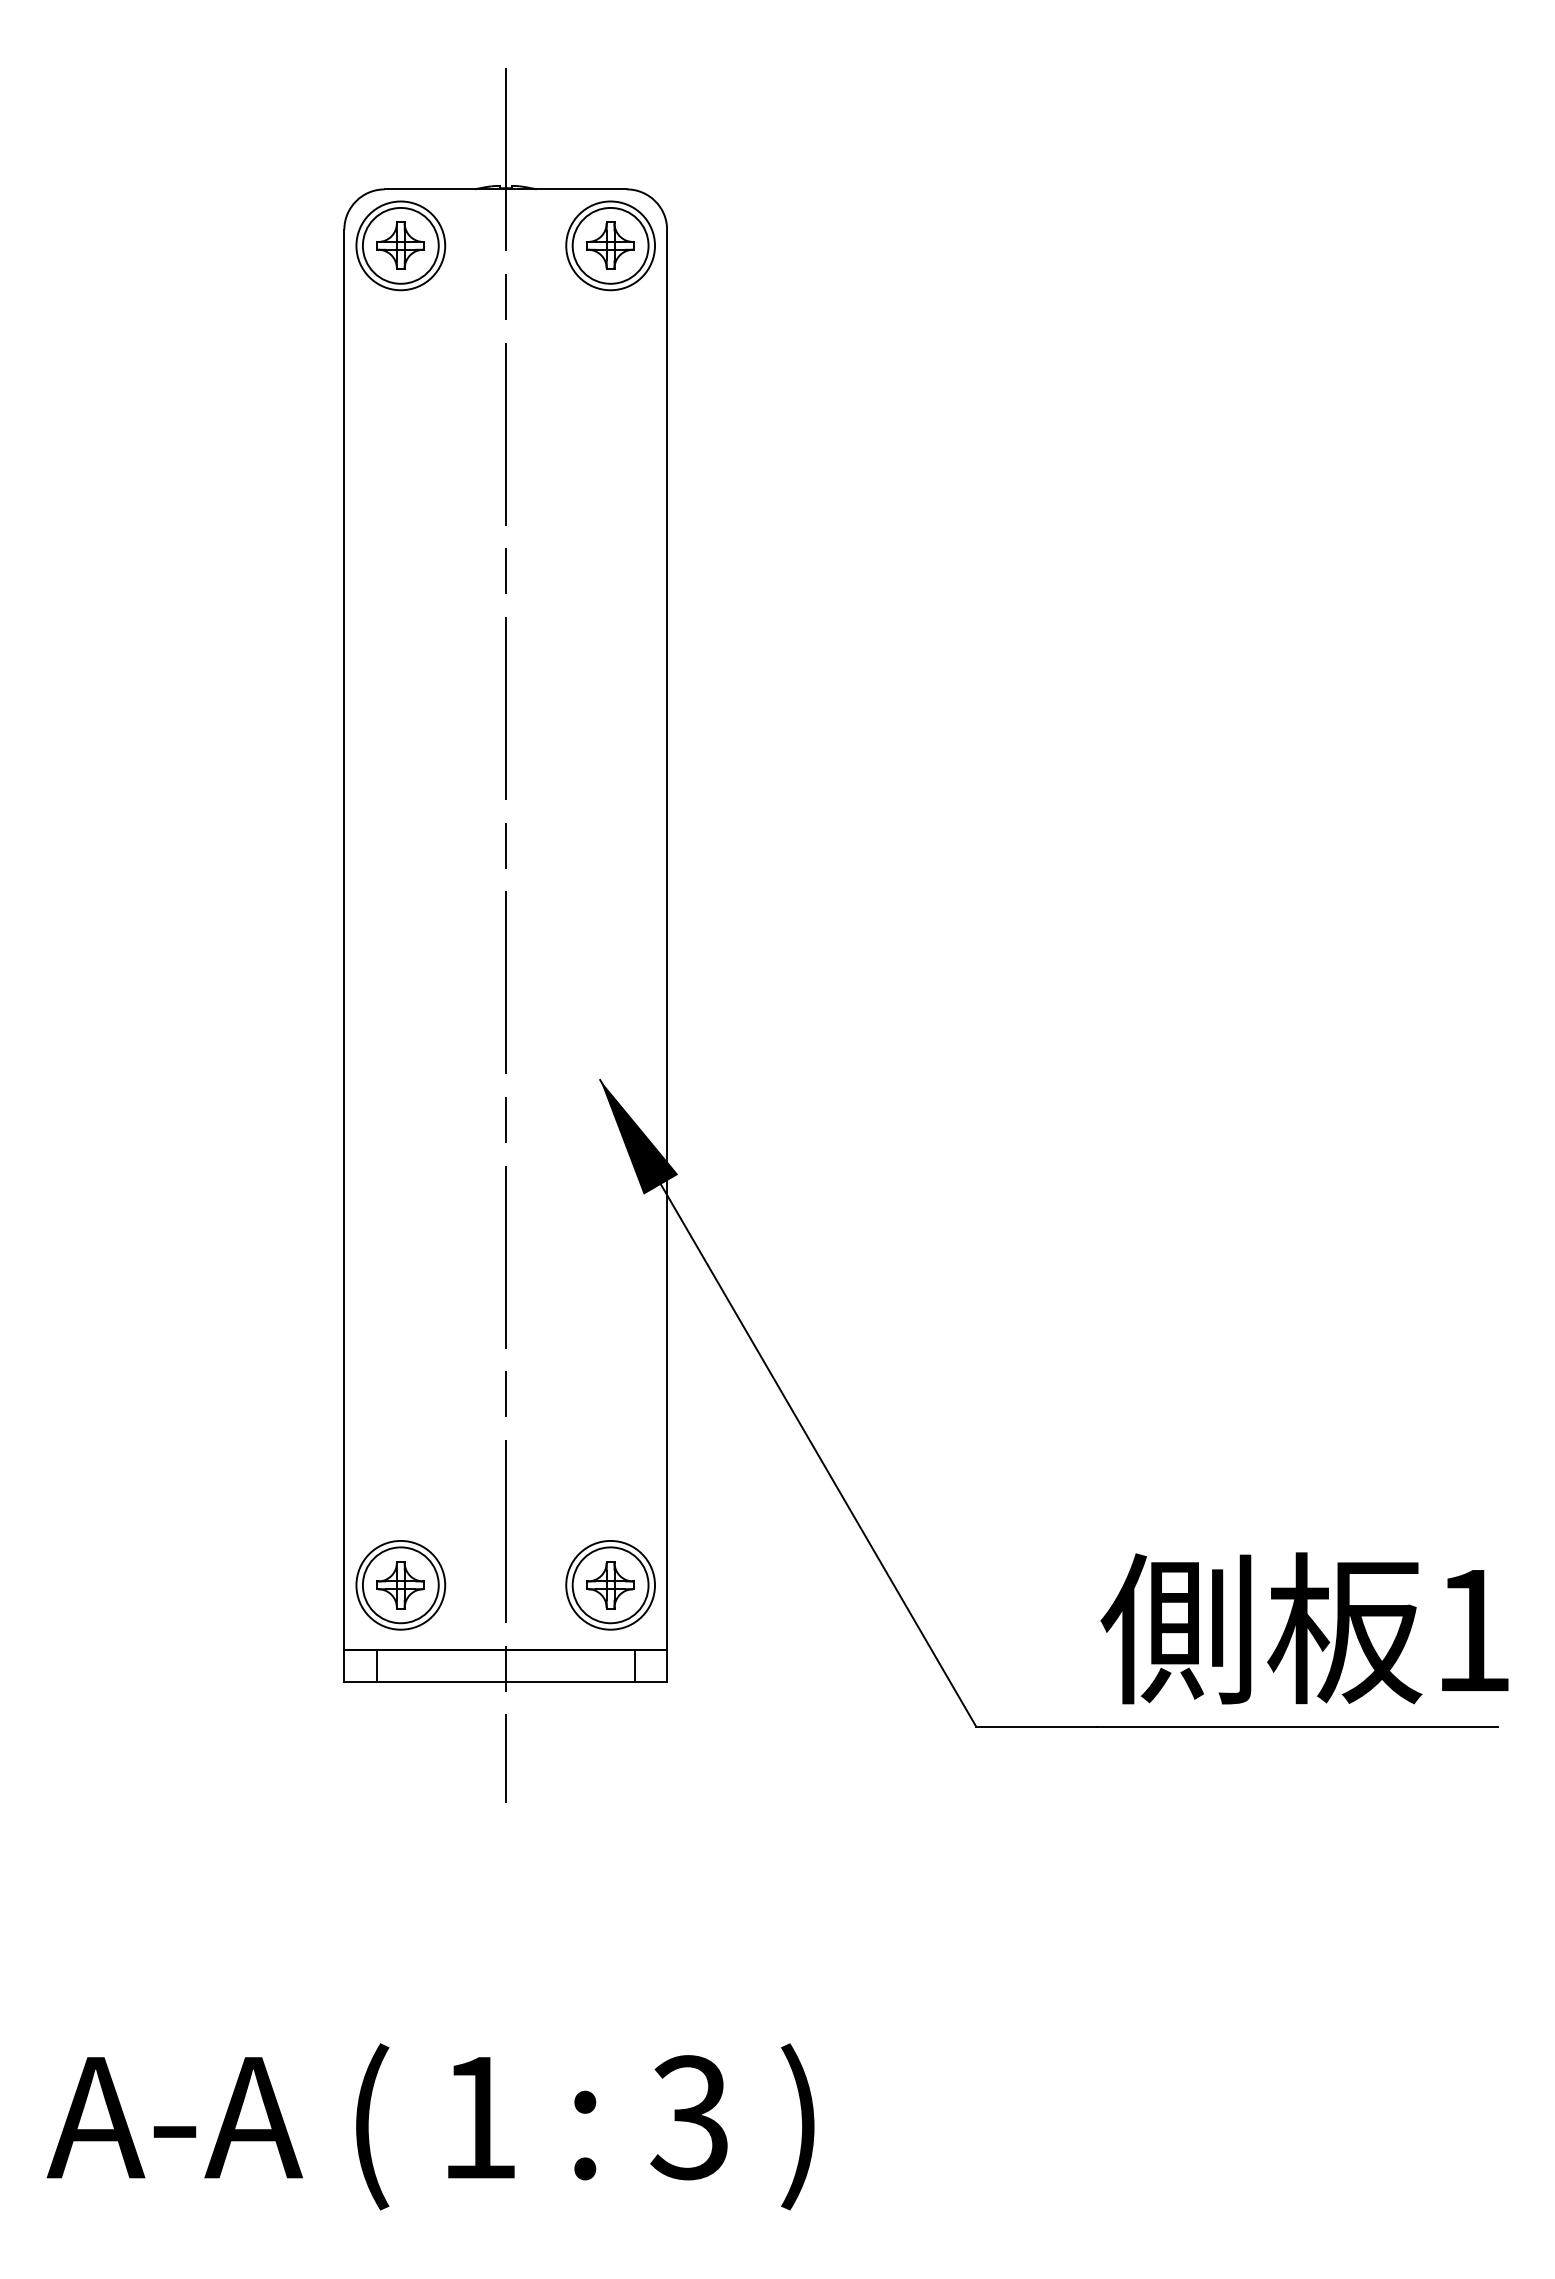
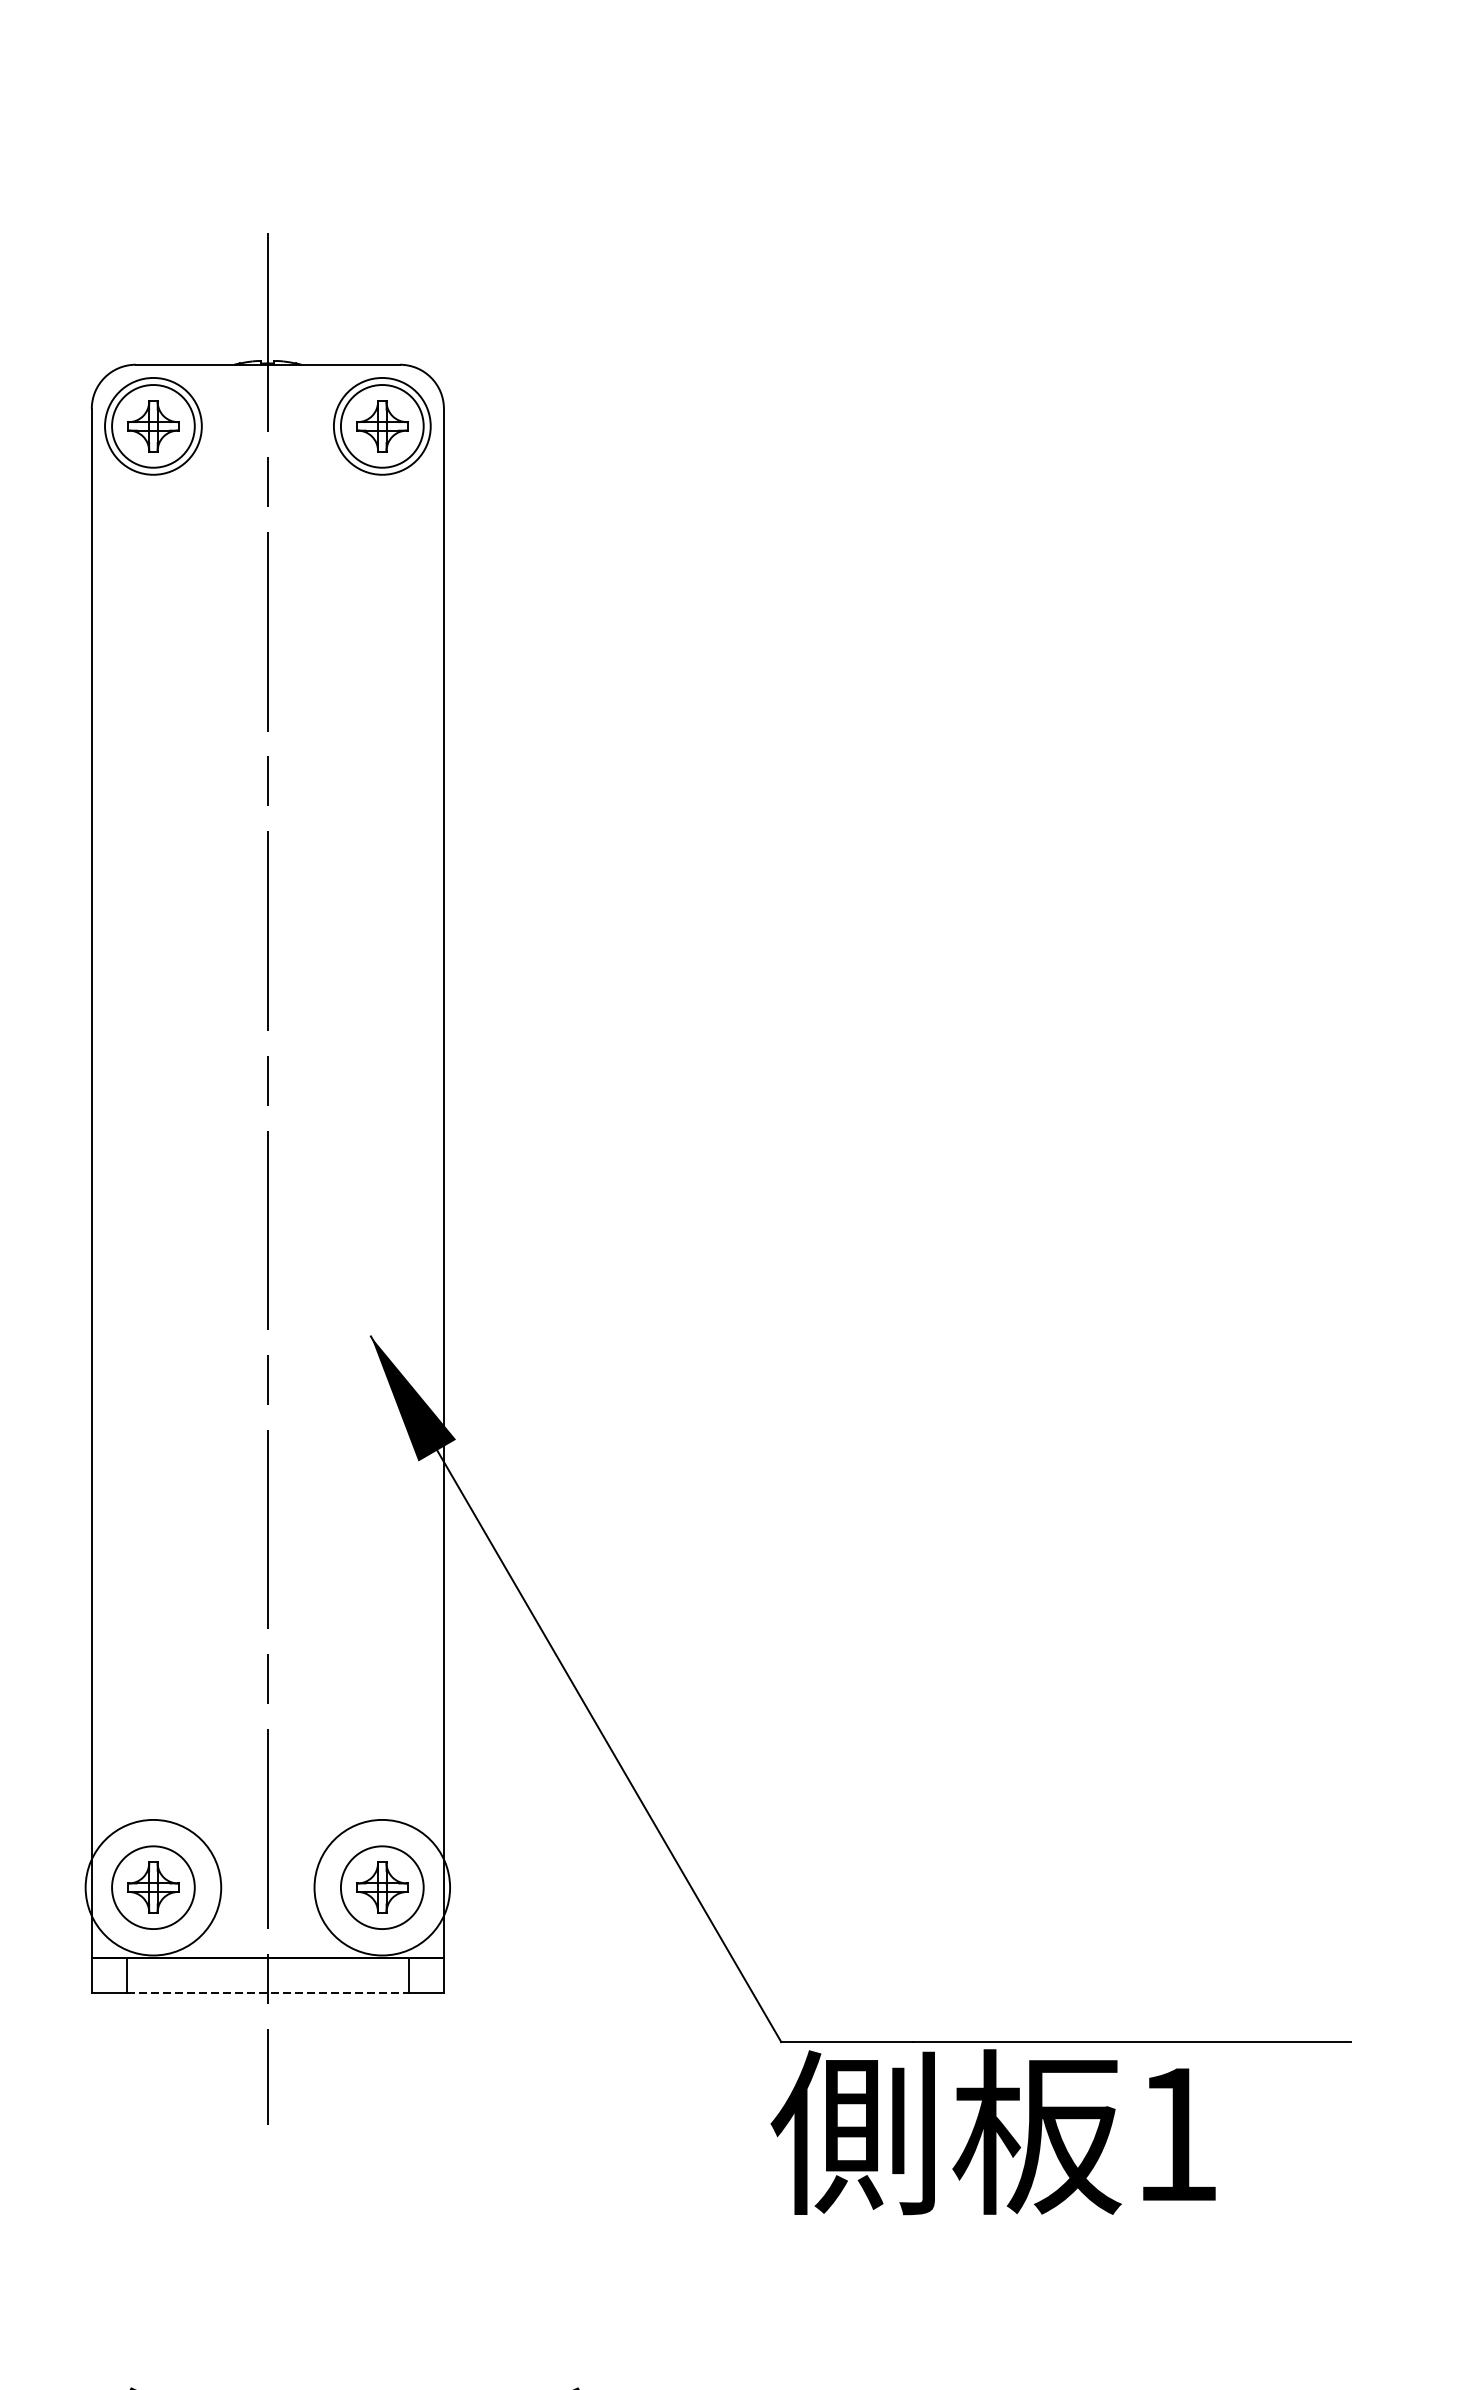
circle: (400, 1584) -> (153, 1886), size x1.4
circle: (610, 1584) -> (382, 1886), size x1.4
text: (1304, 1628) -> (993, 2132), moved
line: (506, 1682) -> (268, 1993), solid -> dashed

